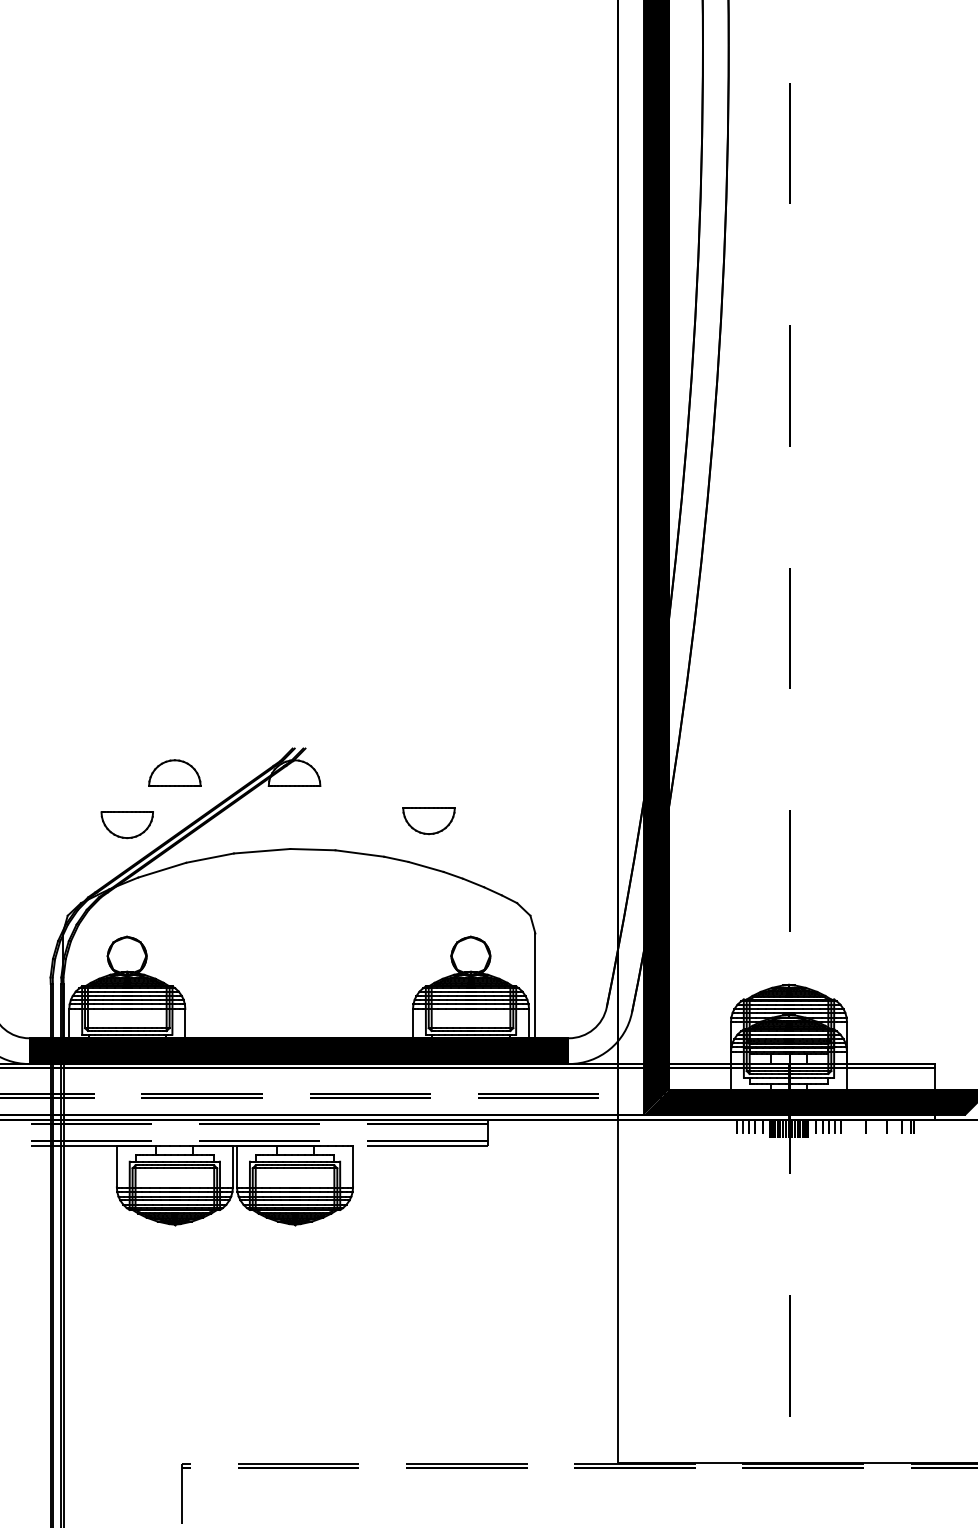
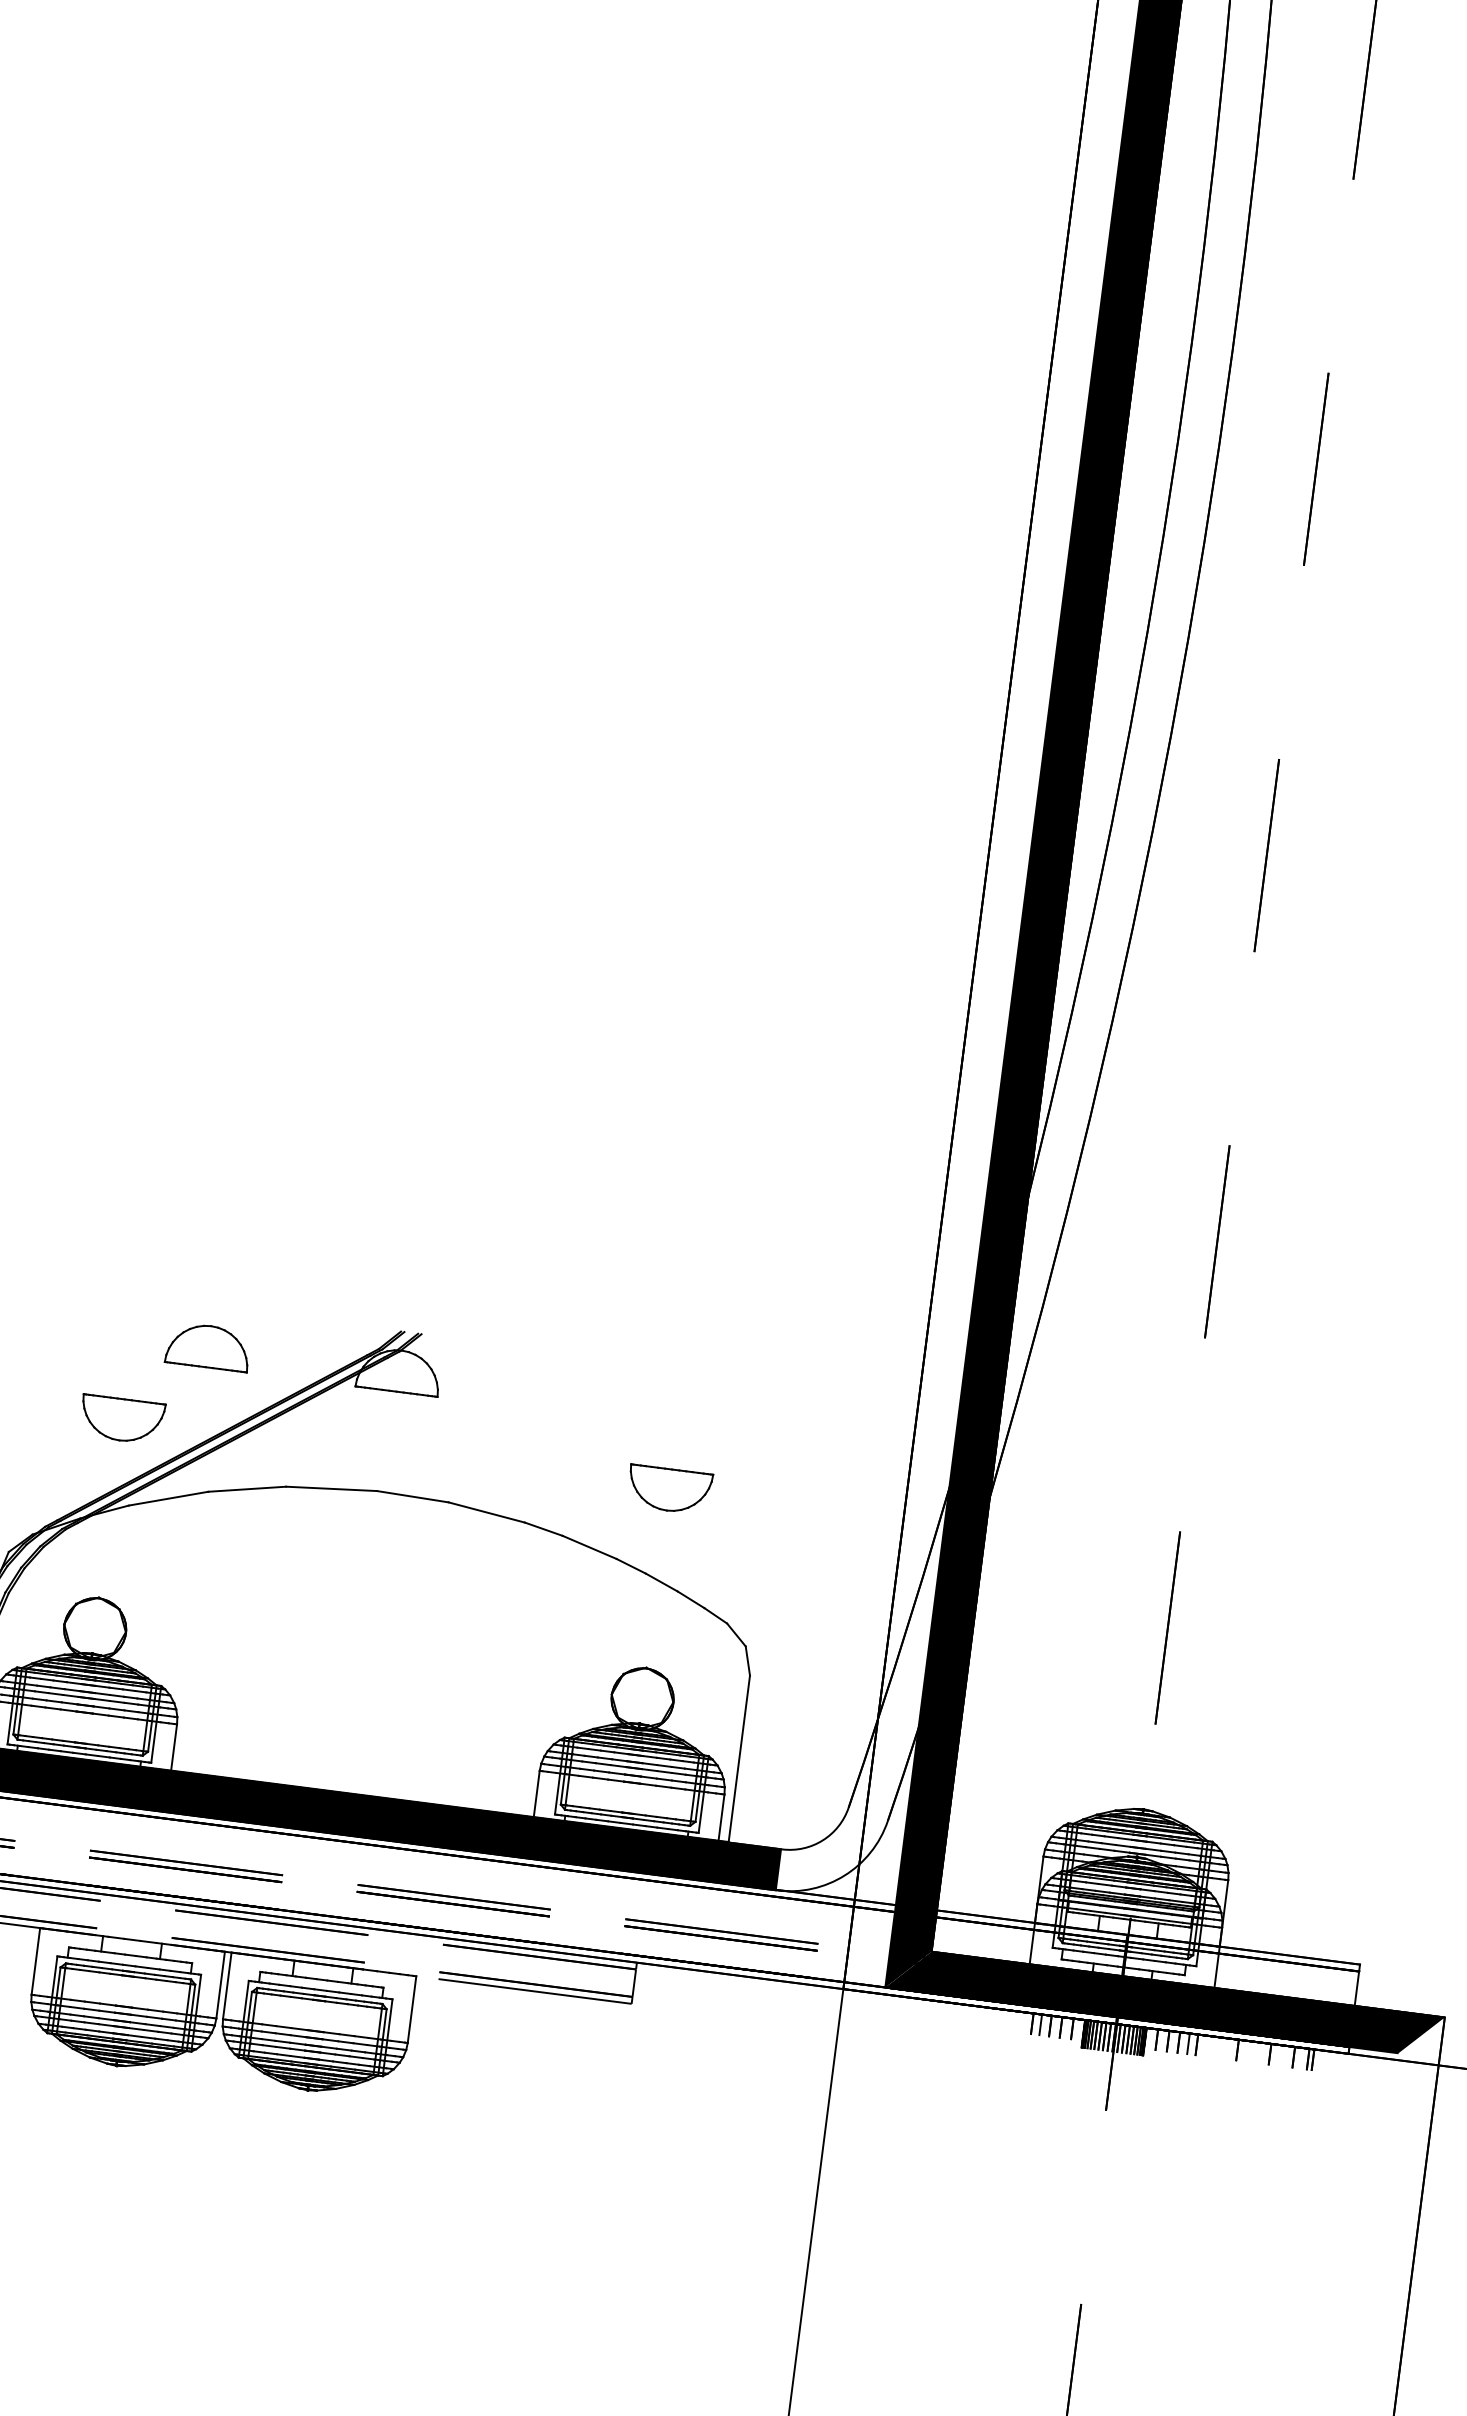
part: (428, 821) -> (668, 1490), moved

